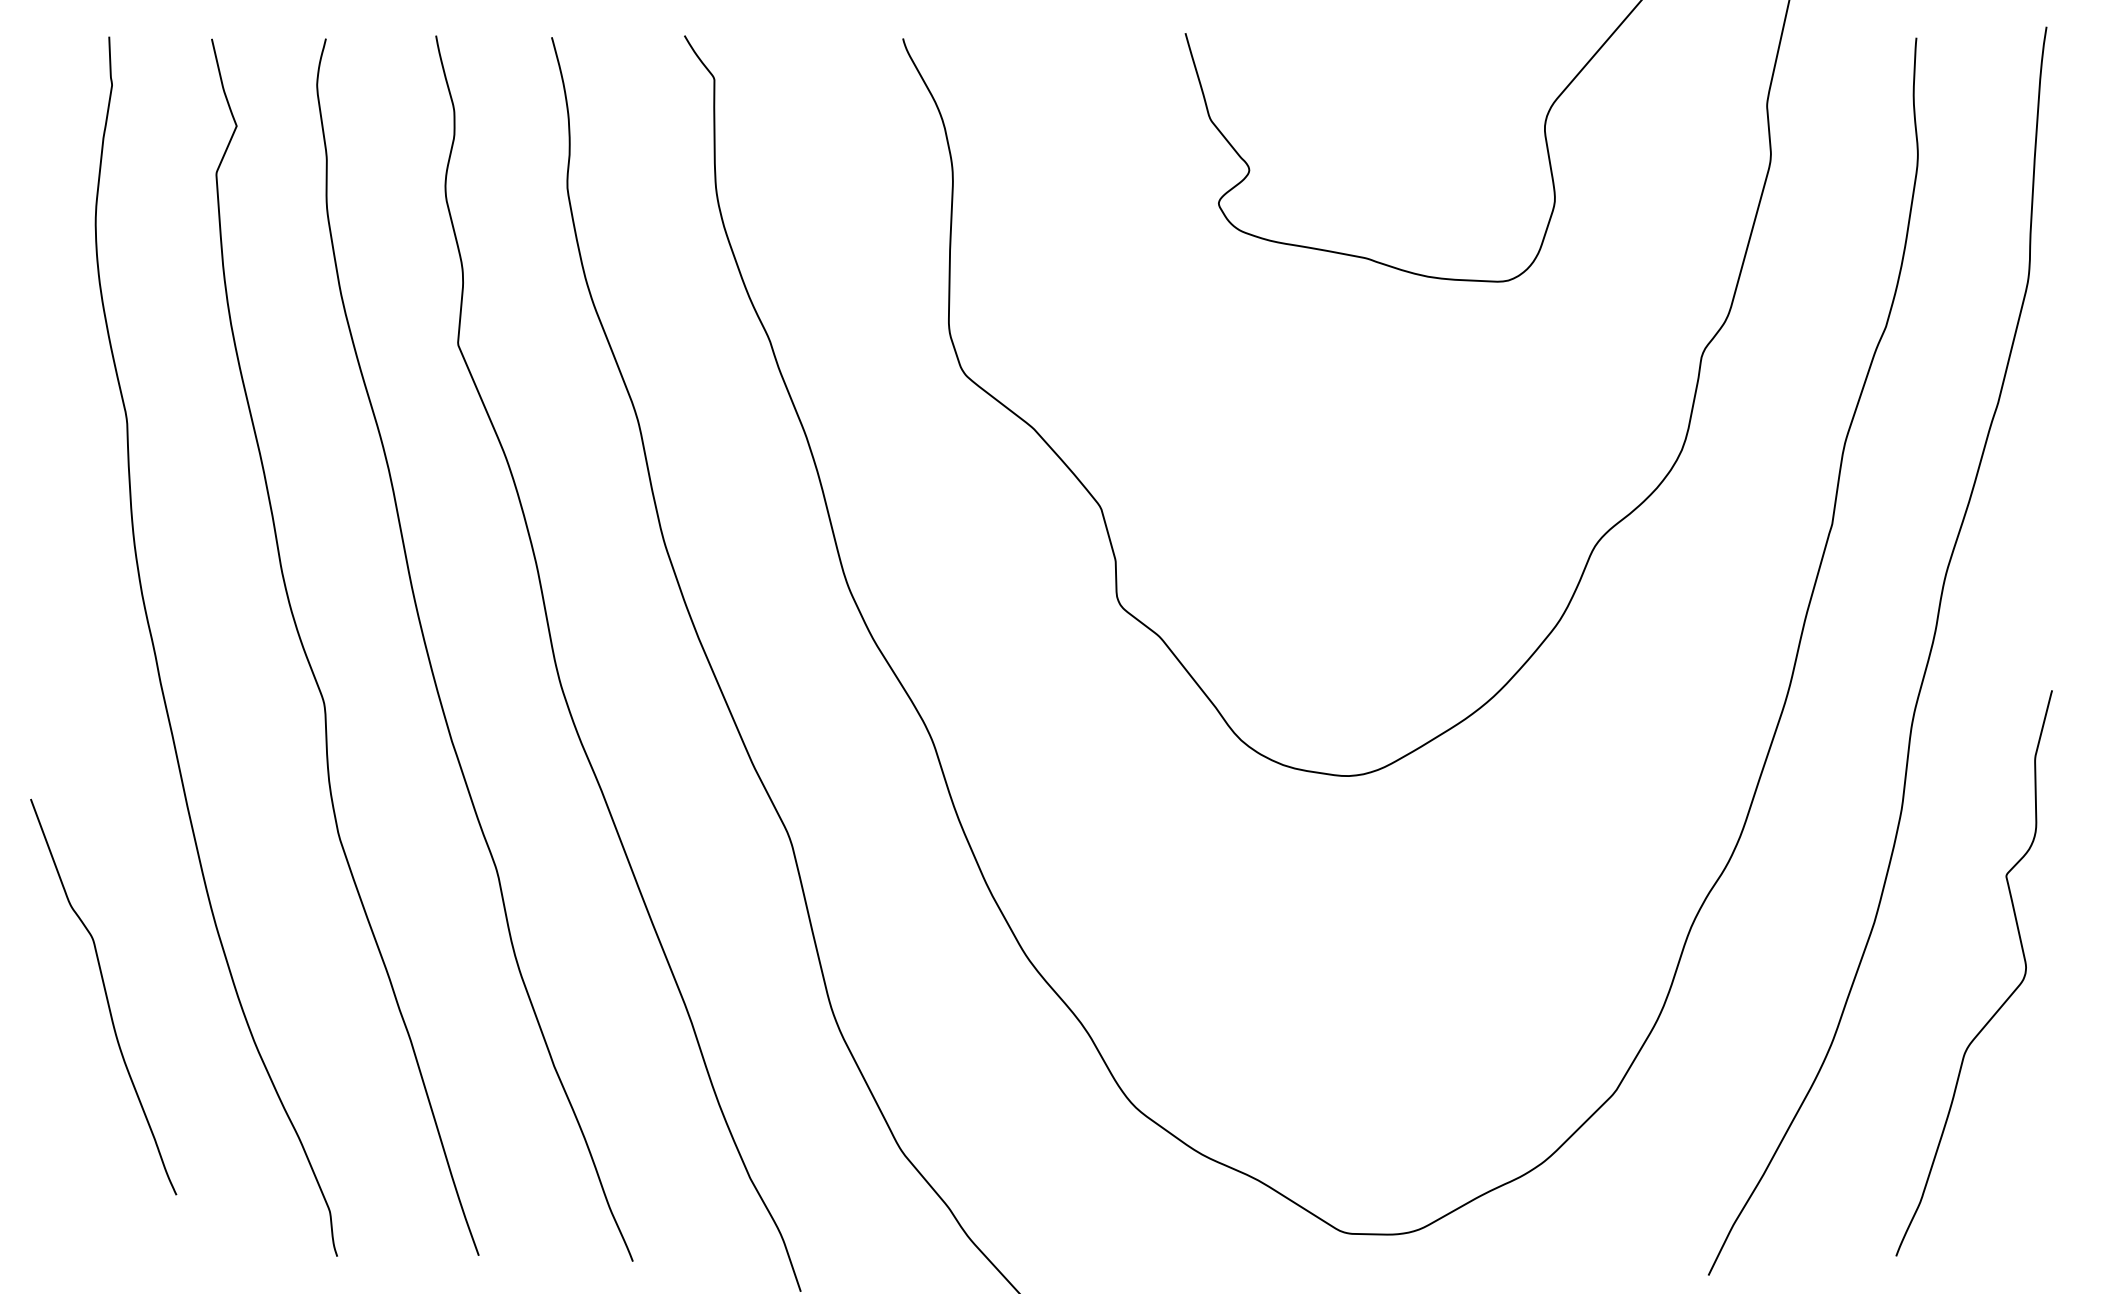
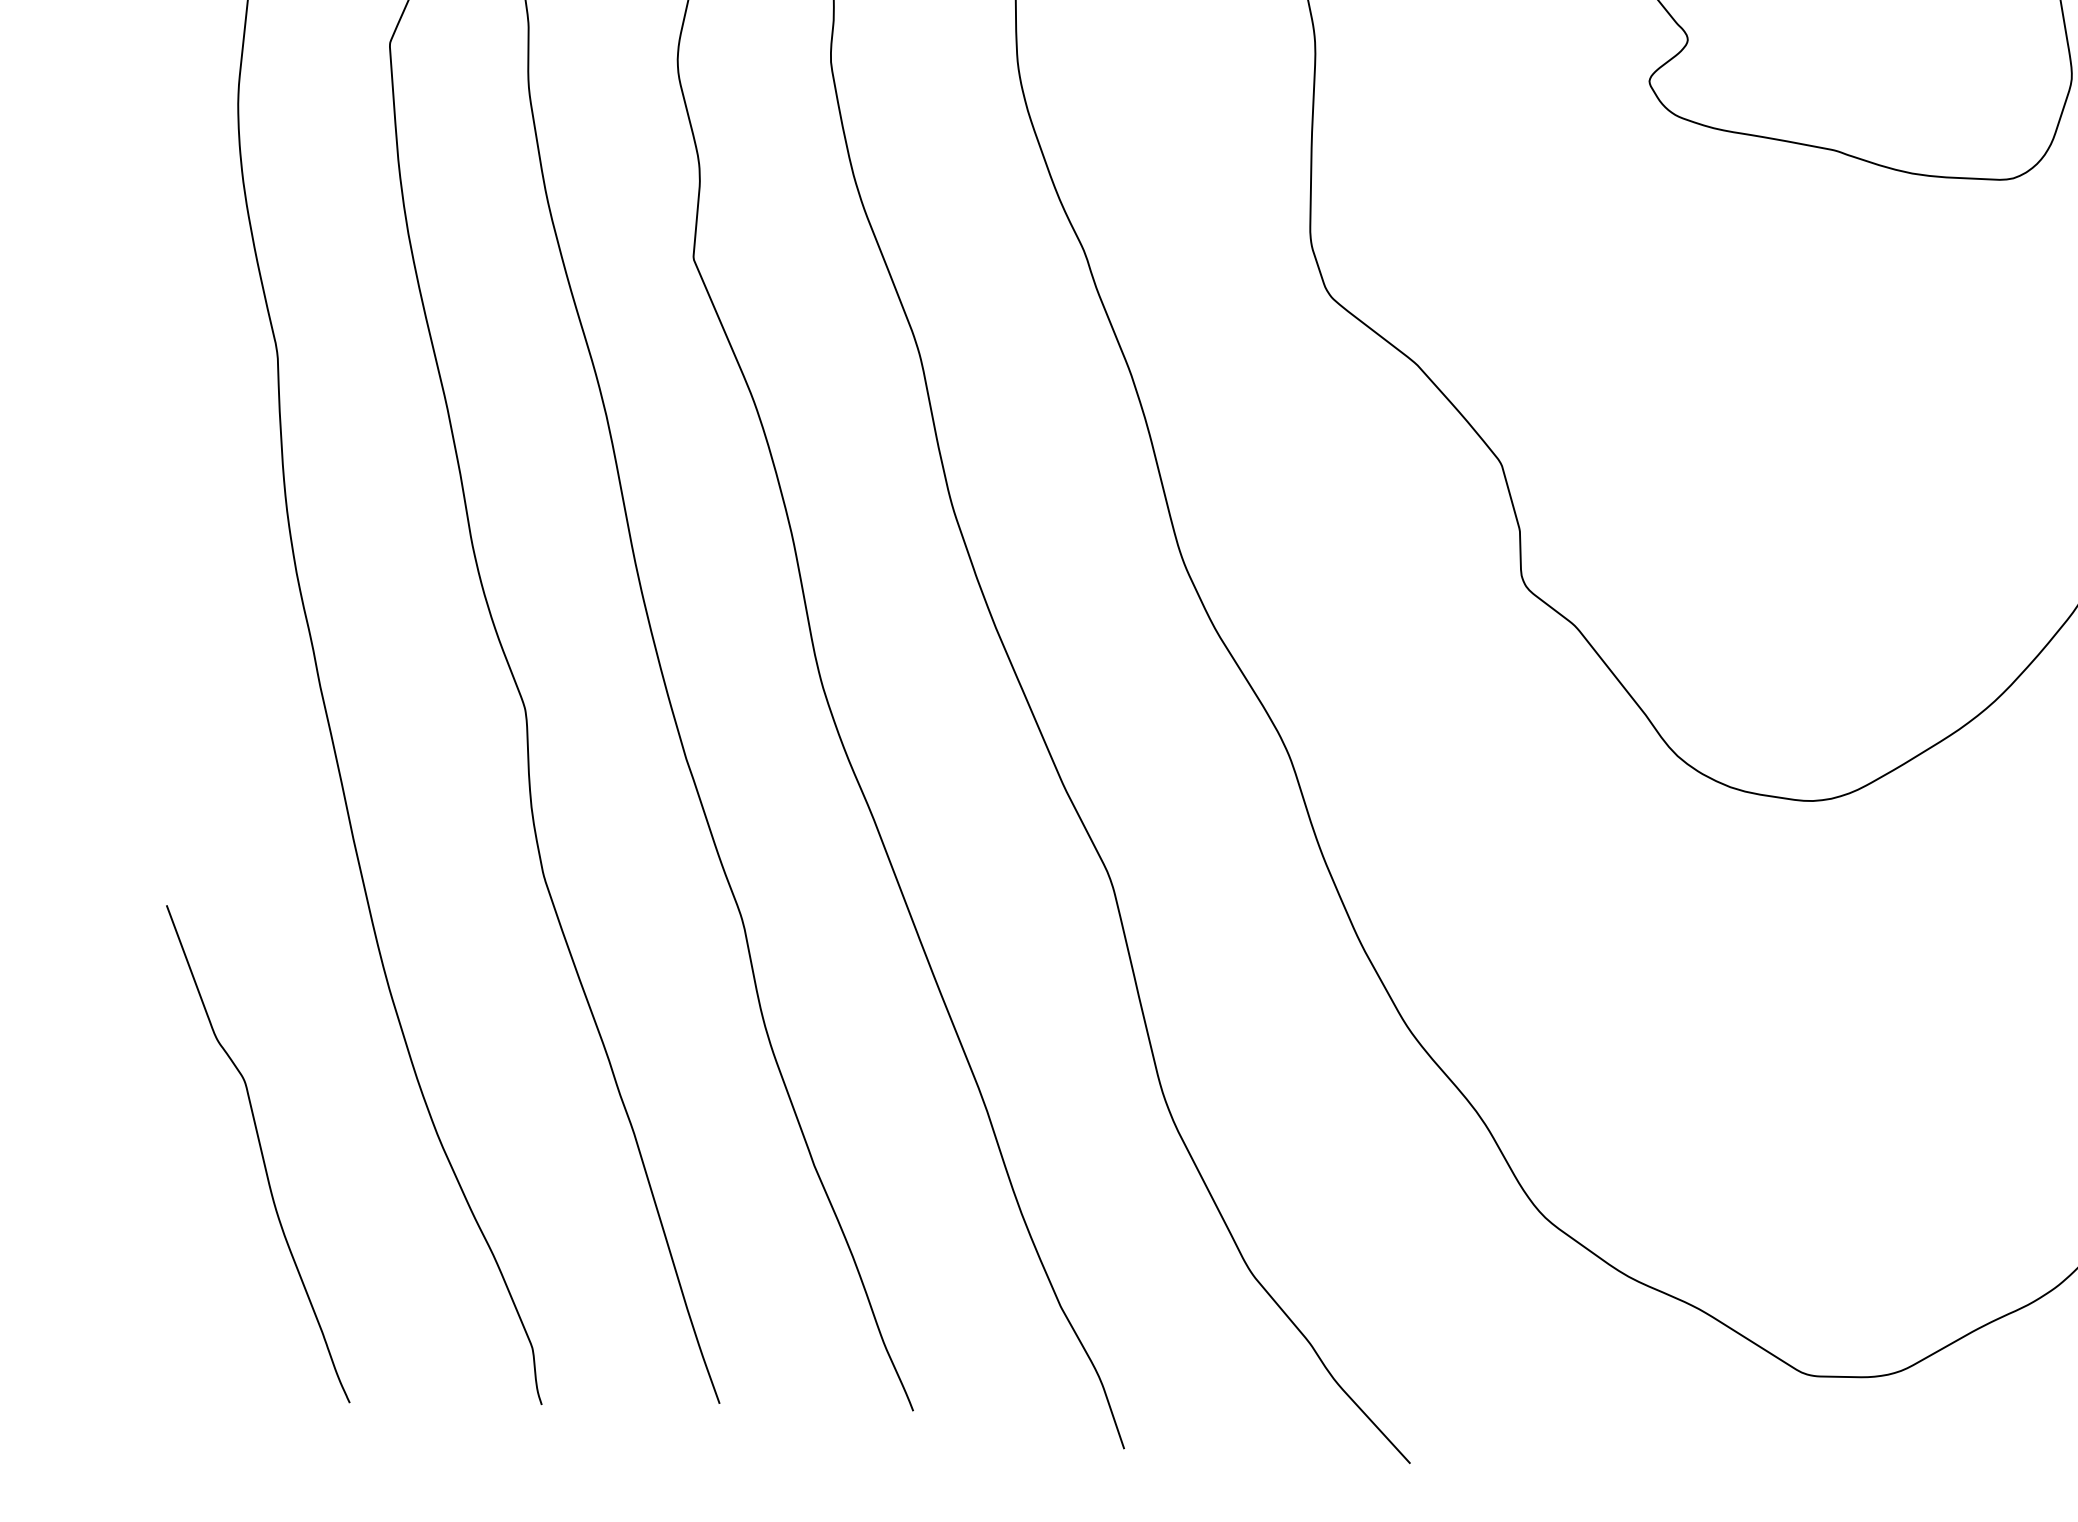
curve: (105, 996) -> (260, 1153), moved

